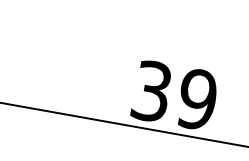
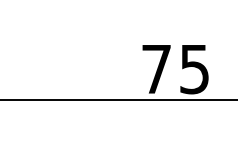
text: (174, 95) -> (175, 69), 39 -> 75

